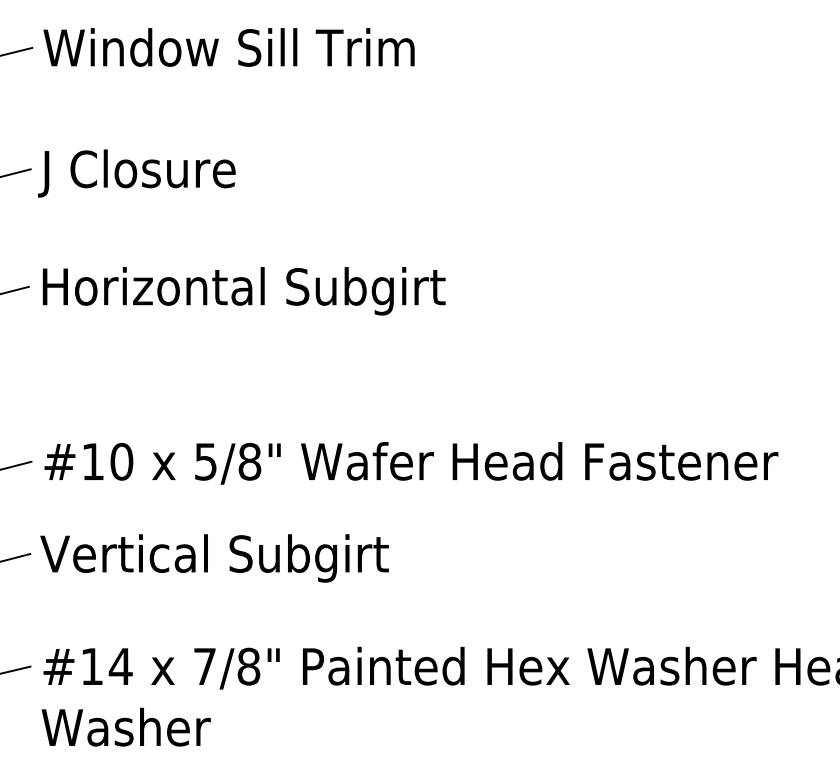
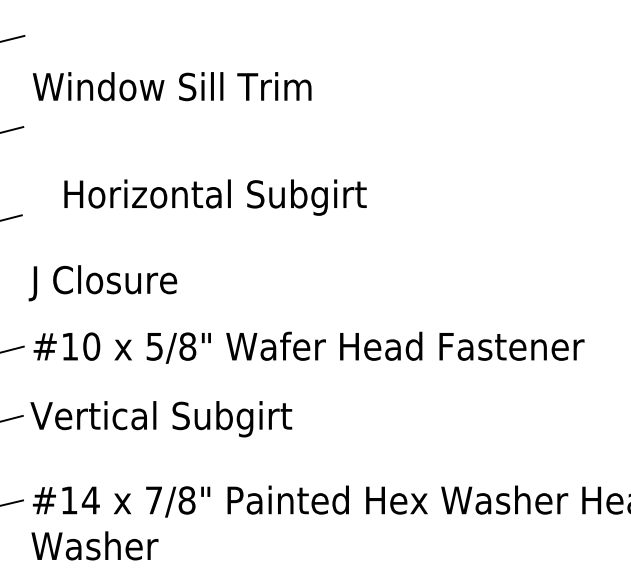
text: (228, 47) -> (171, 86), moved
text: (136, 173) -> (102, 283), moved
text: (244, 291) -> (215, 197), moved

